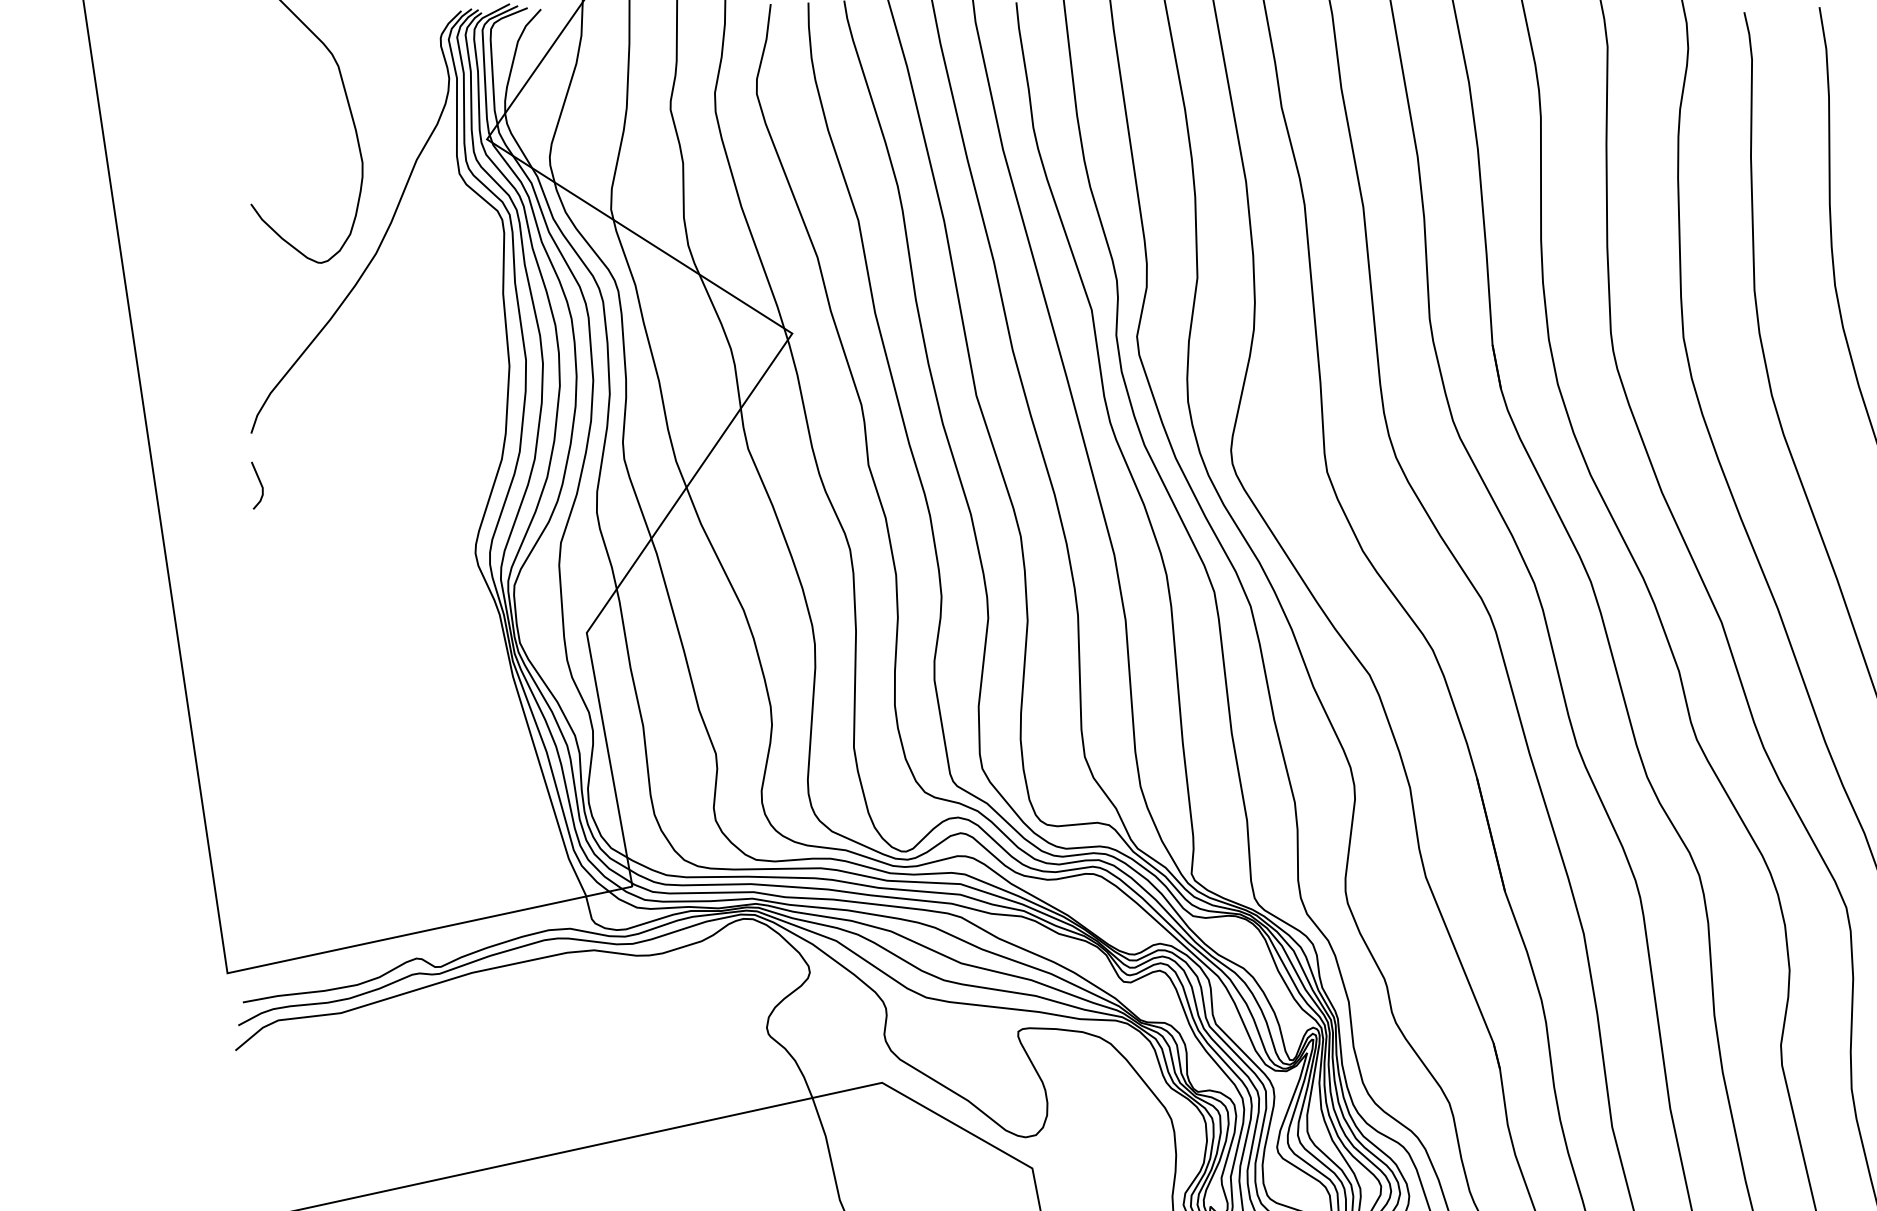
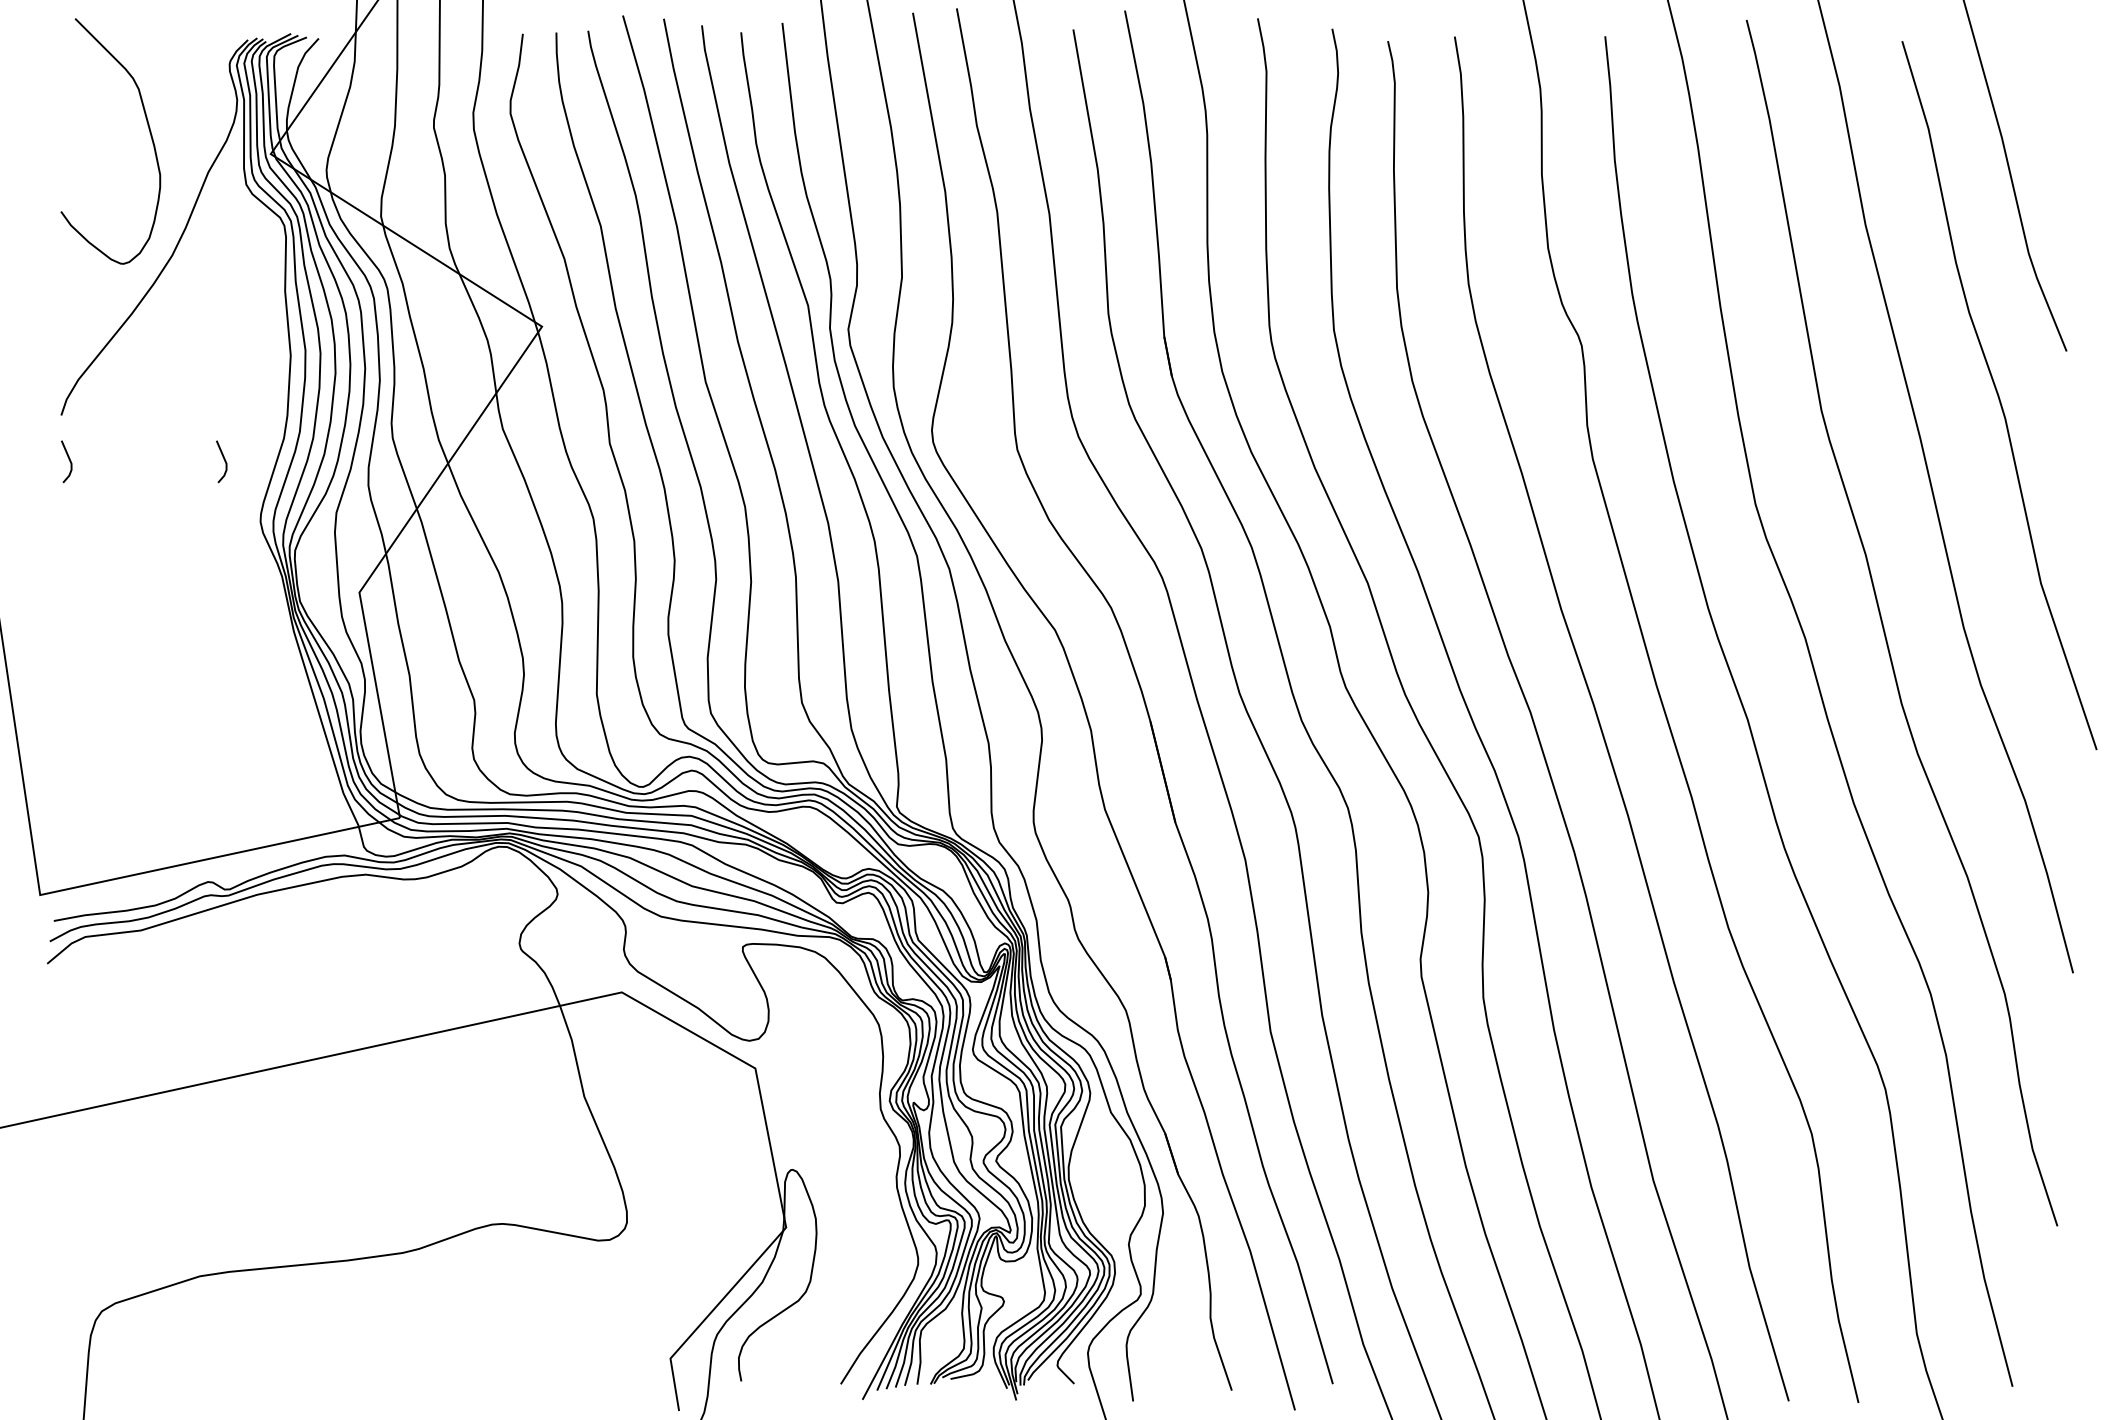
line: (433, 483) -> (223, 459), added

